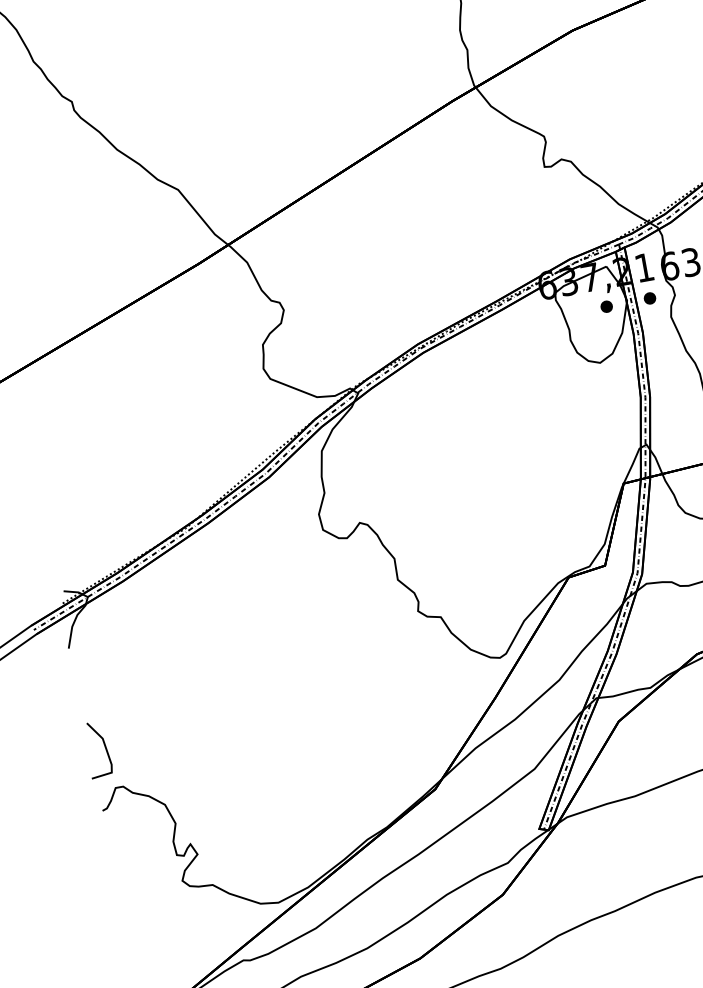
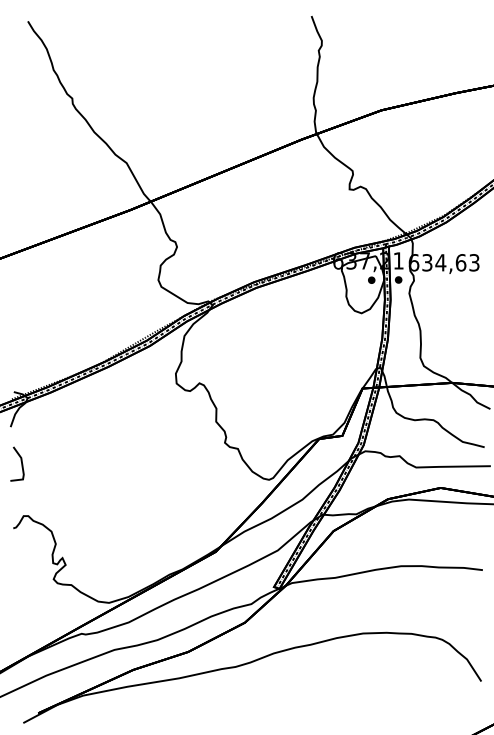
line: (102, 744) -> (20, 461), moved

